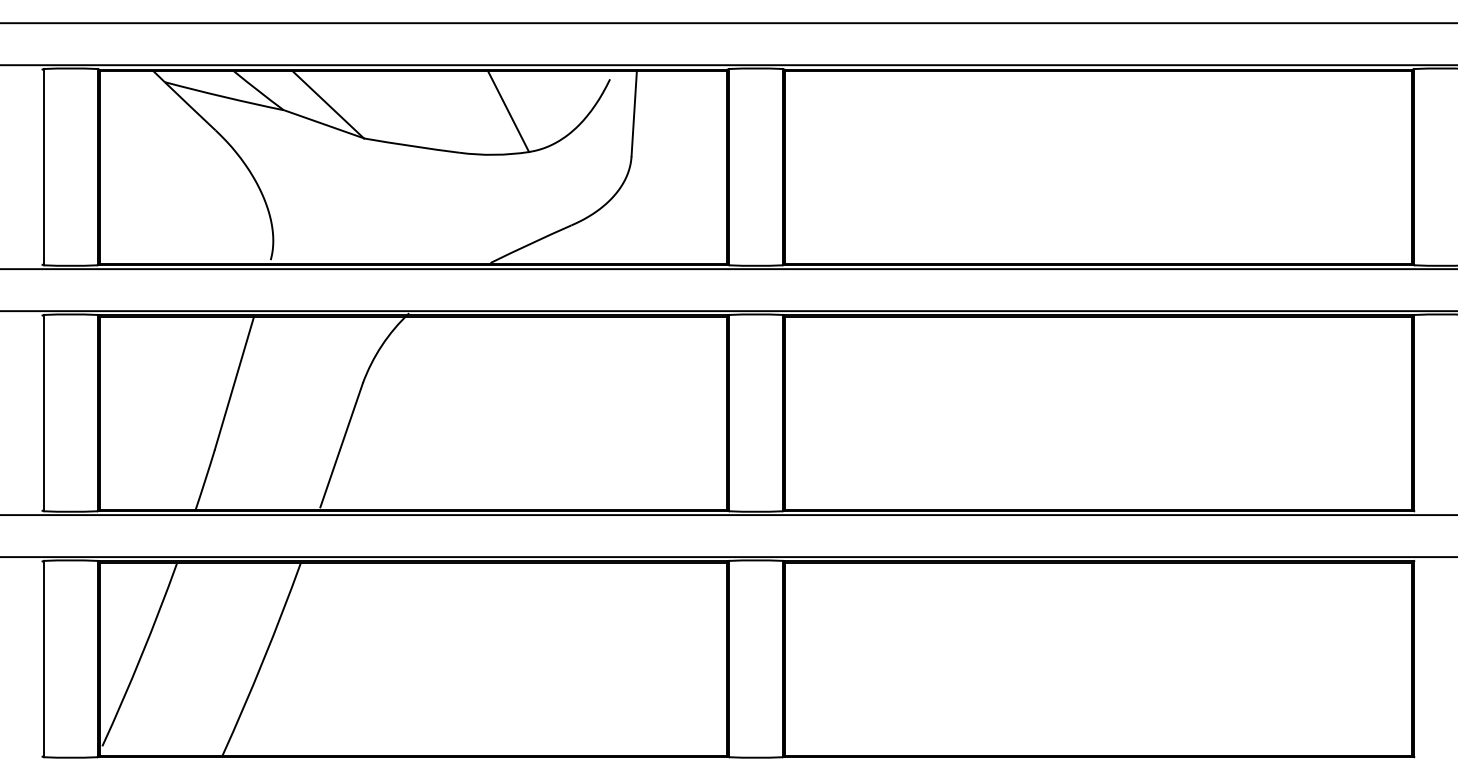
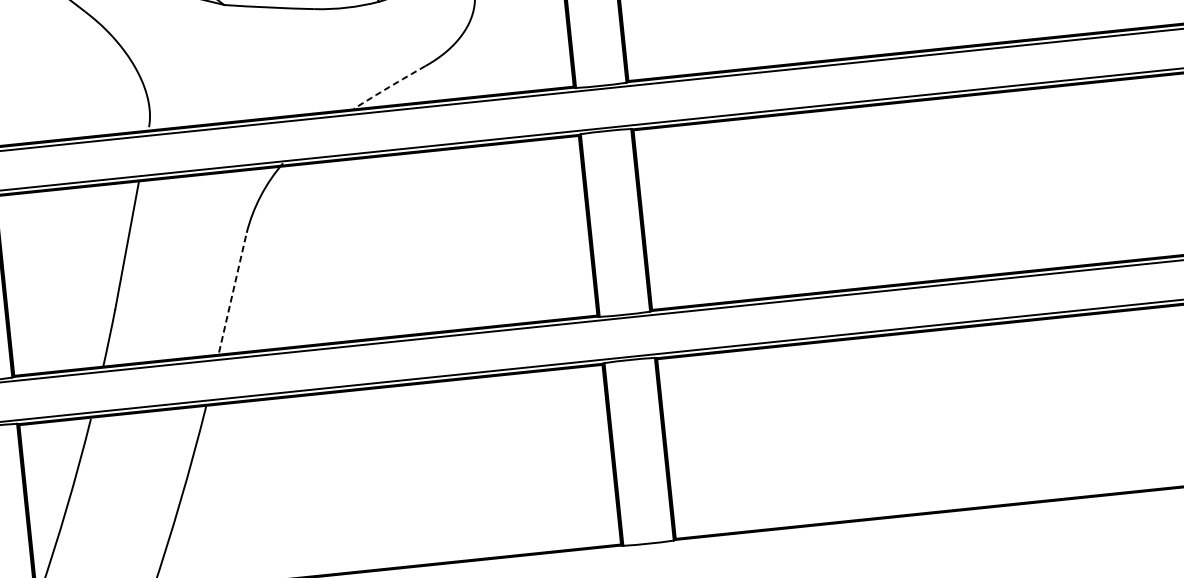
arc: (530, 243) -> (389, 86), solid -> dashed
line: (341, 445) -> (232, 292), solid -> dashed

